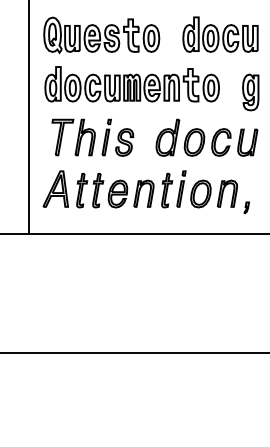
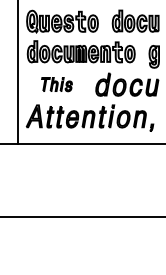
part: (91, 137) -> (56, 84), size x0.6

